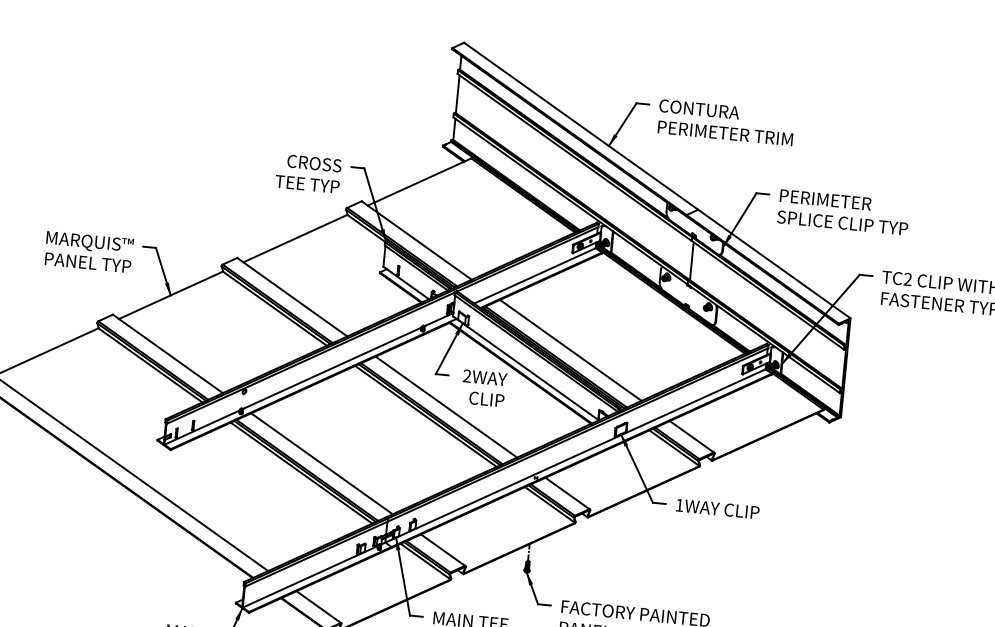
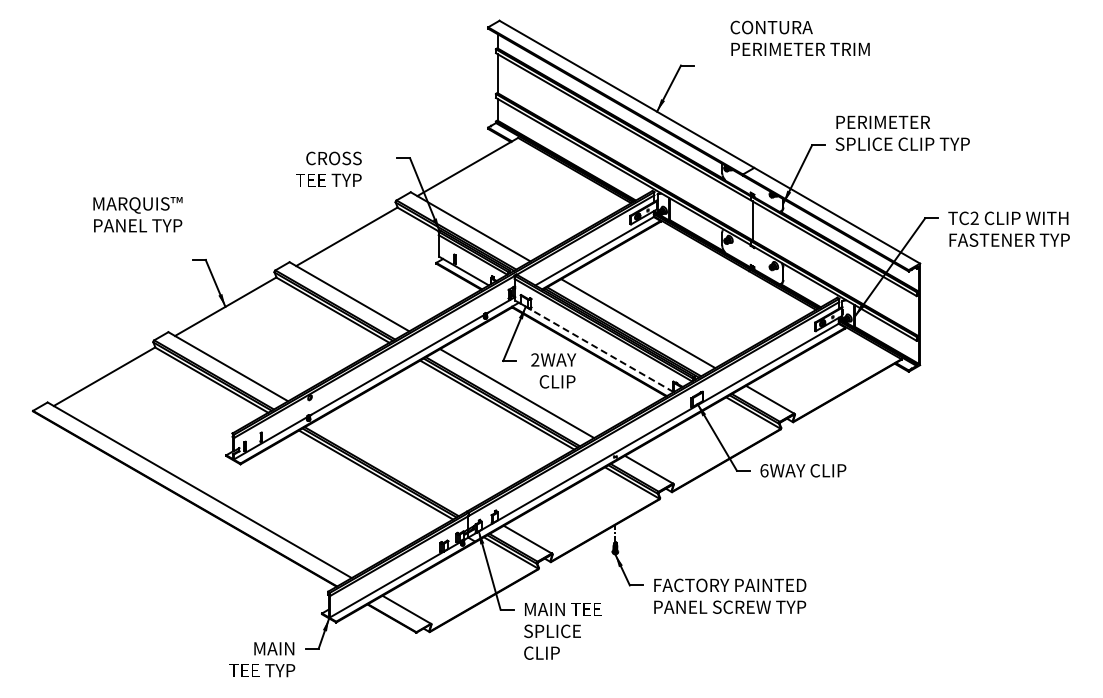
text: (725, 121) -> (799, 37), moved
text: (308, 172) -> (328, 168), moved
text: (843, 211) -> (902, 132), moved
text: (88, 251) -> (137, 214), moved
line: (526, 368) -> (594, 346), solid -> dashed
line: (321, 463) -> (395, 463), removed
text: (679, 505) -> (764, 470), 1WAY -> 6WAY

